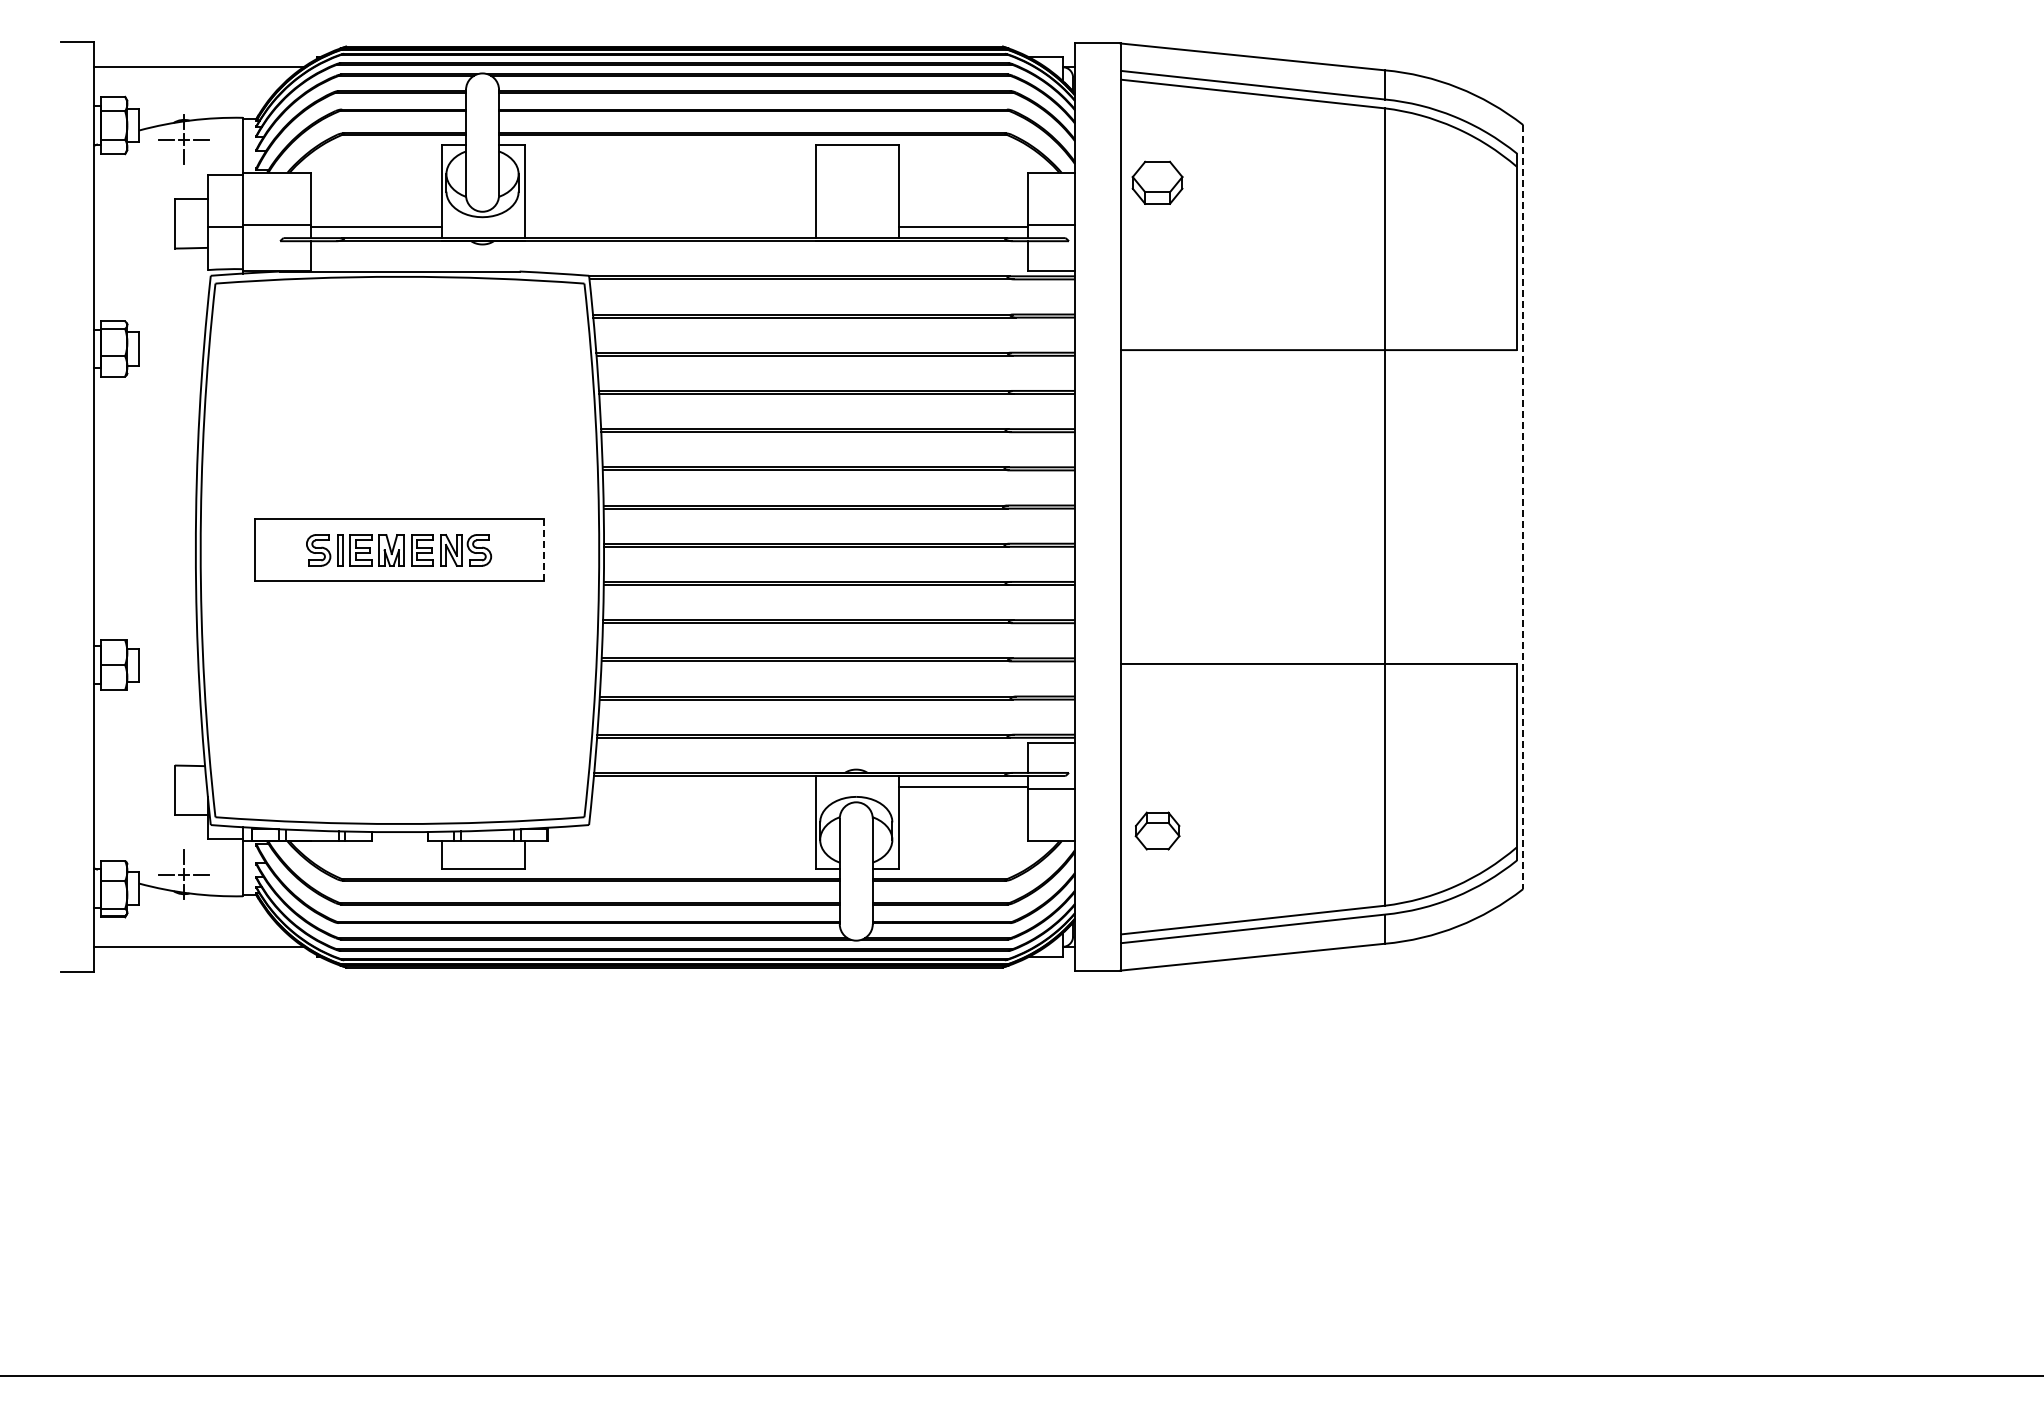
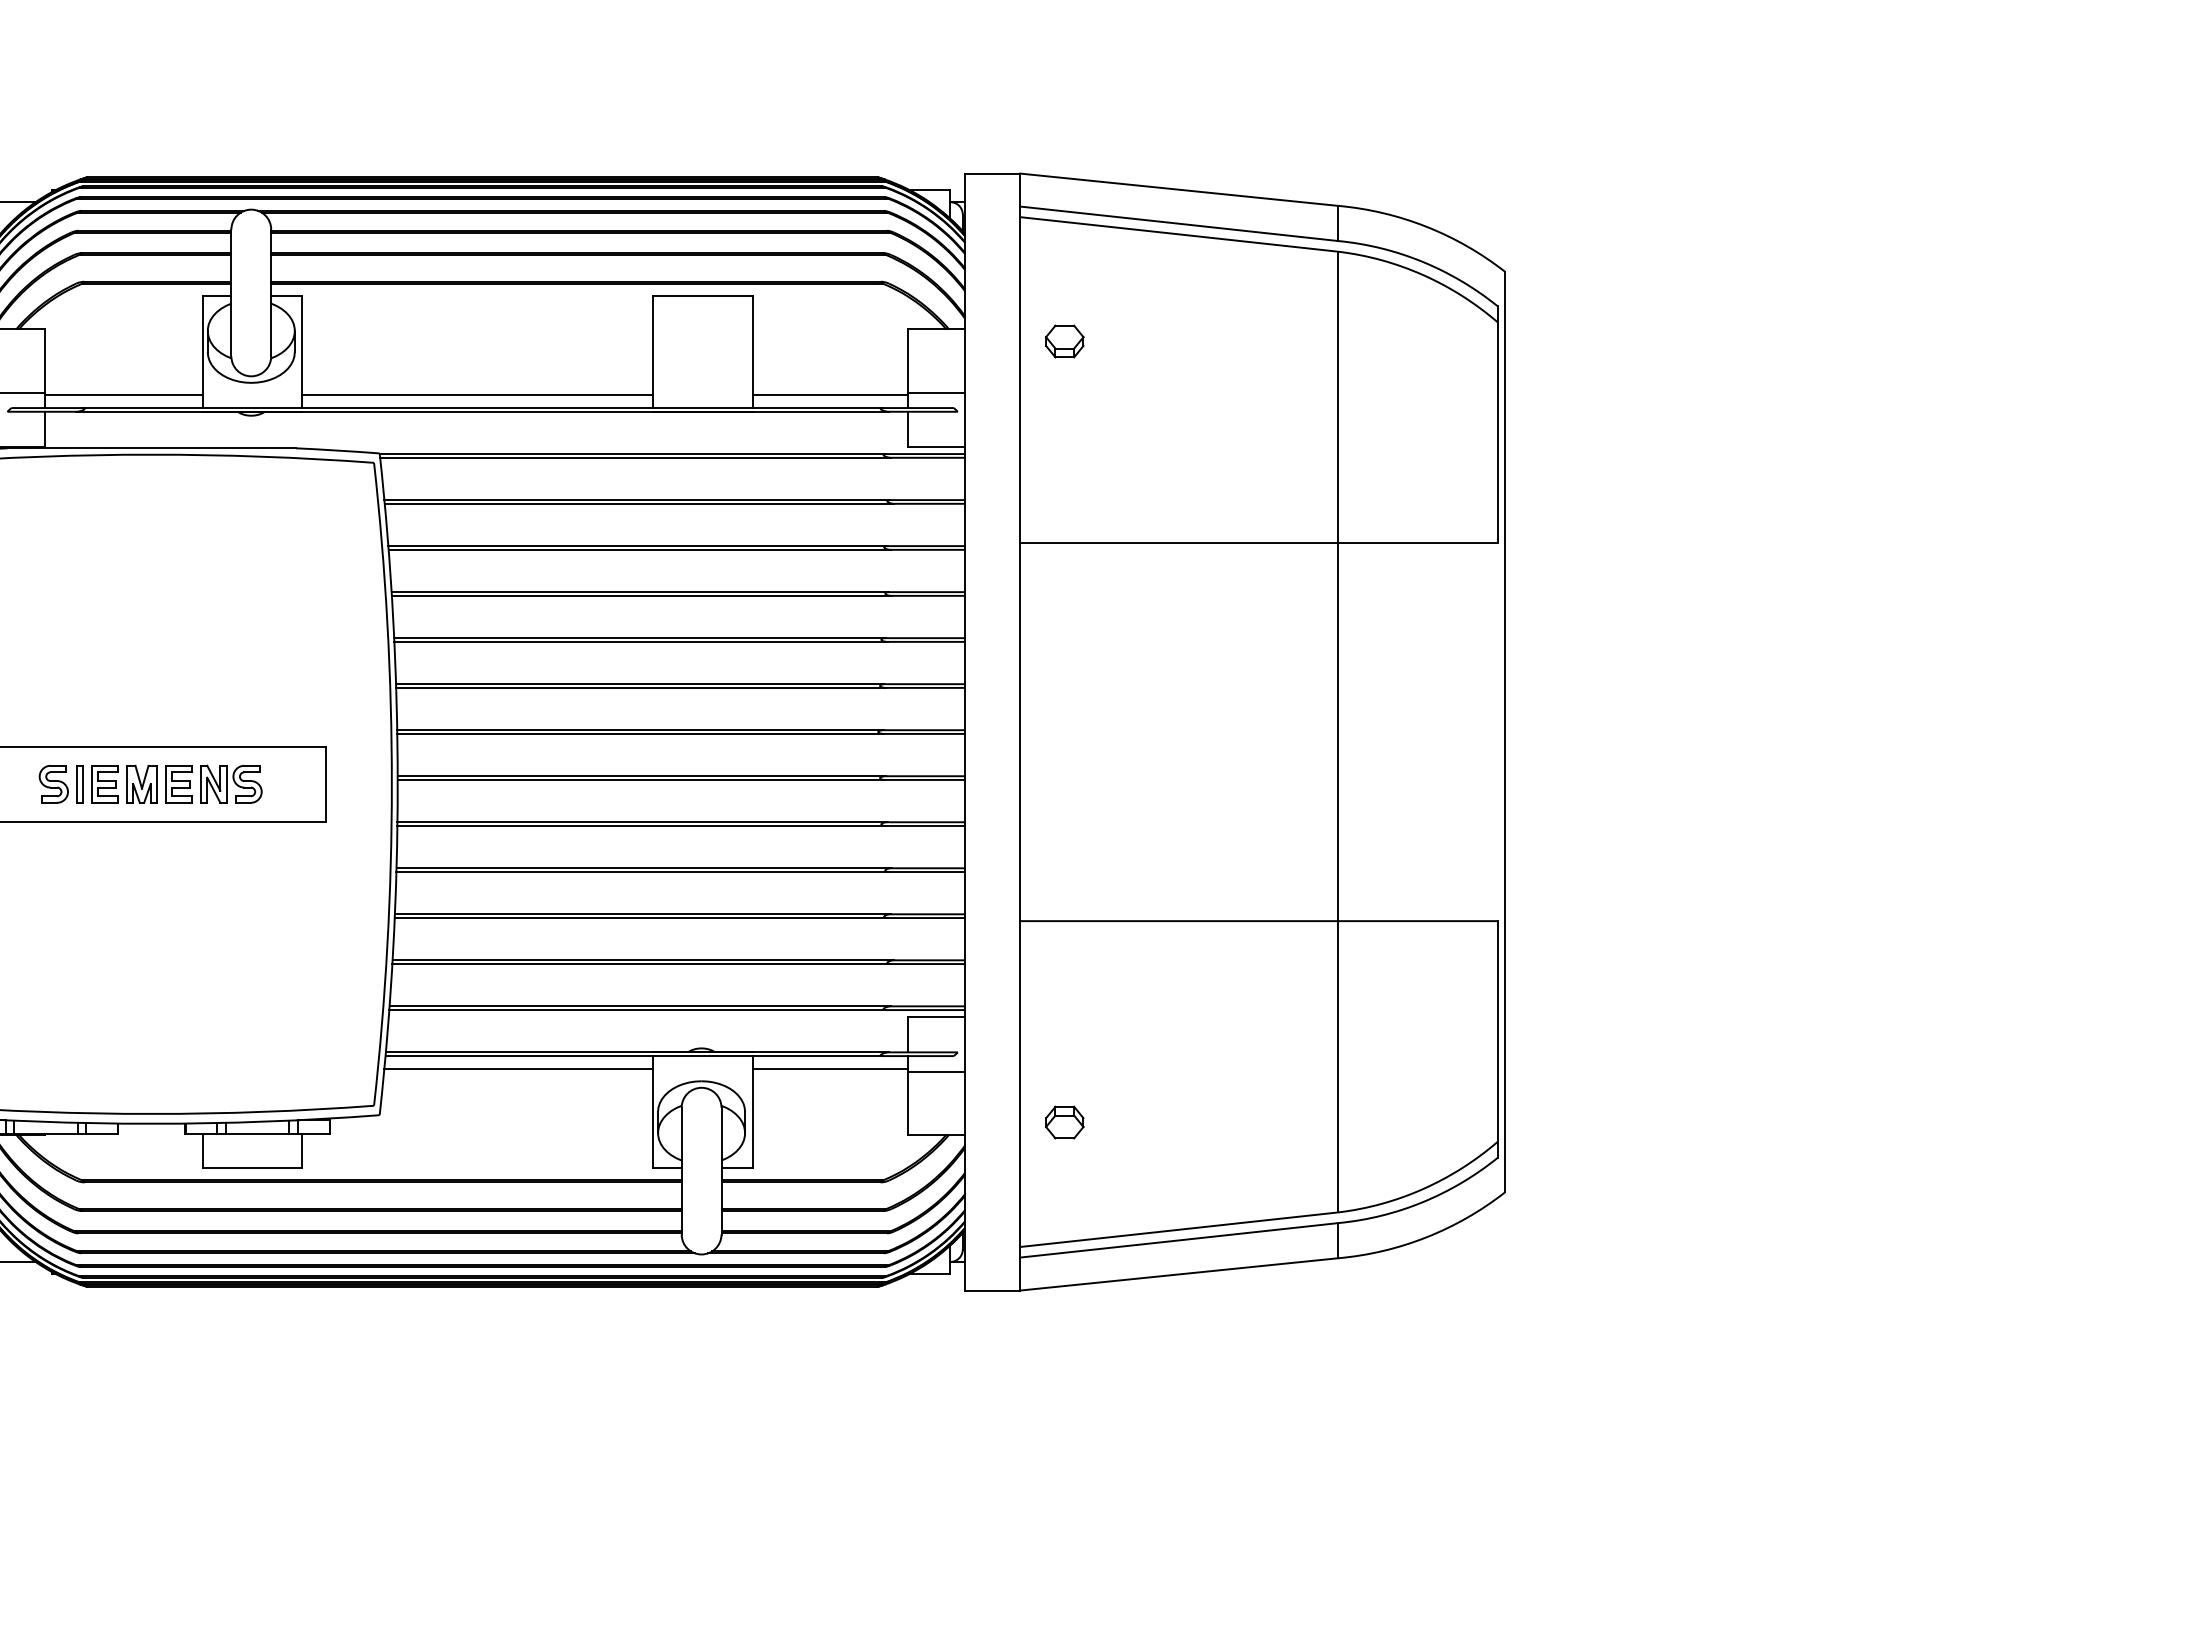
part: (1157, 182) -> (1064, 341), size x0.62
line: (670, 227) -> (477, 395), added
line: (1523, 507) -> (1505, 732), dashed -> solid
line: (544, 550) -> (325, 784), dashed -> solid
line: (704, 786) -> (518, 1068), added
part: (1157, 831) -> (1064, 1122), size x0.71

